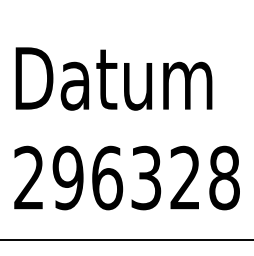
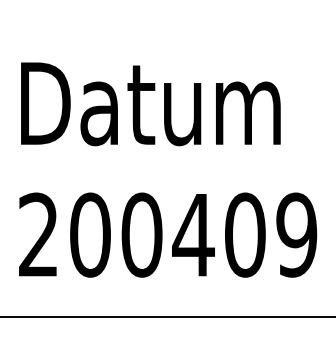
text: (145, 177) -> (192, 234), 296328 -> 200409

